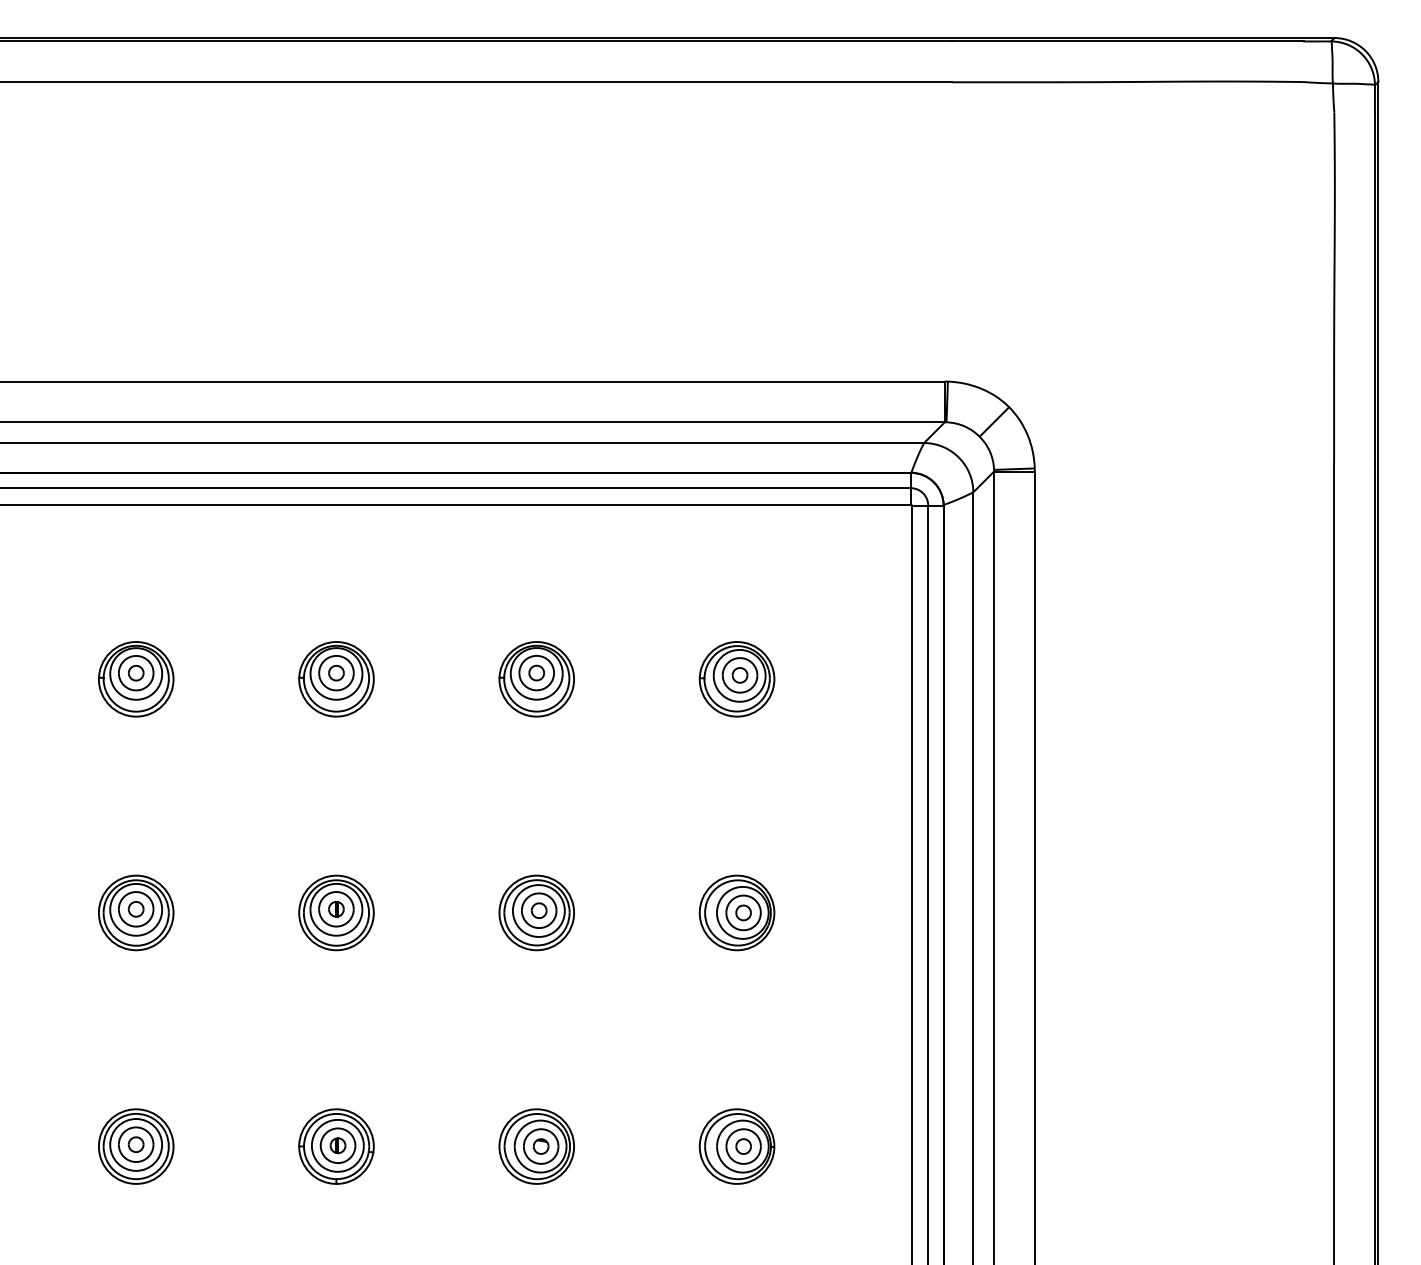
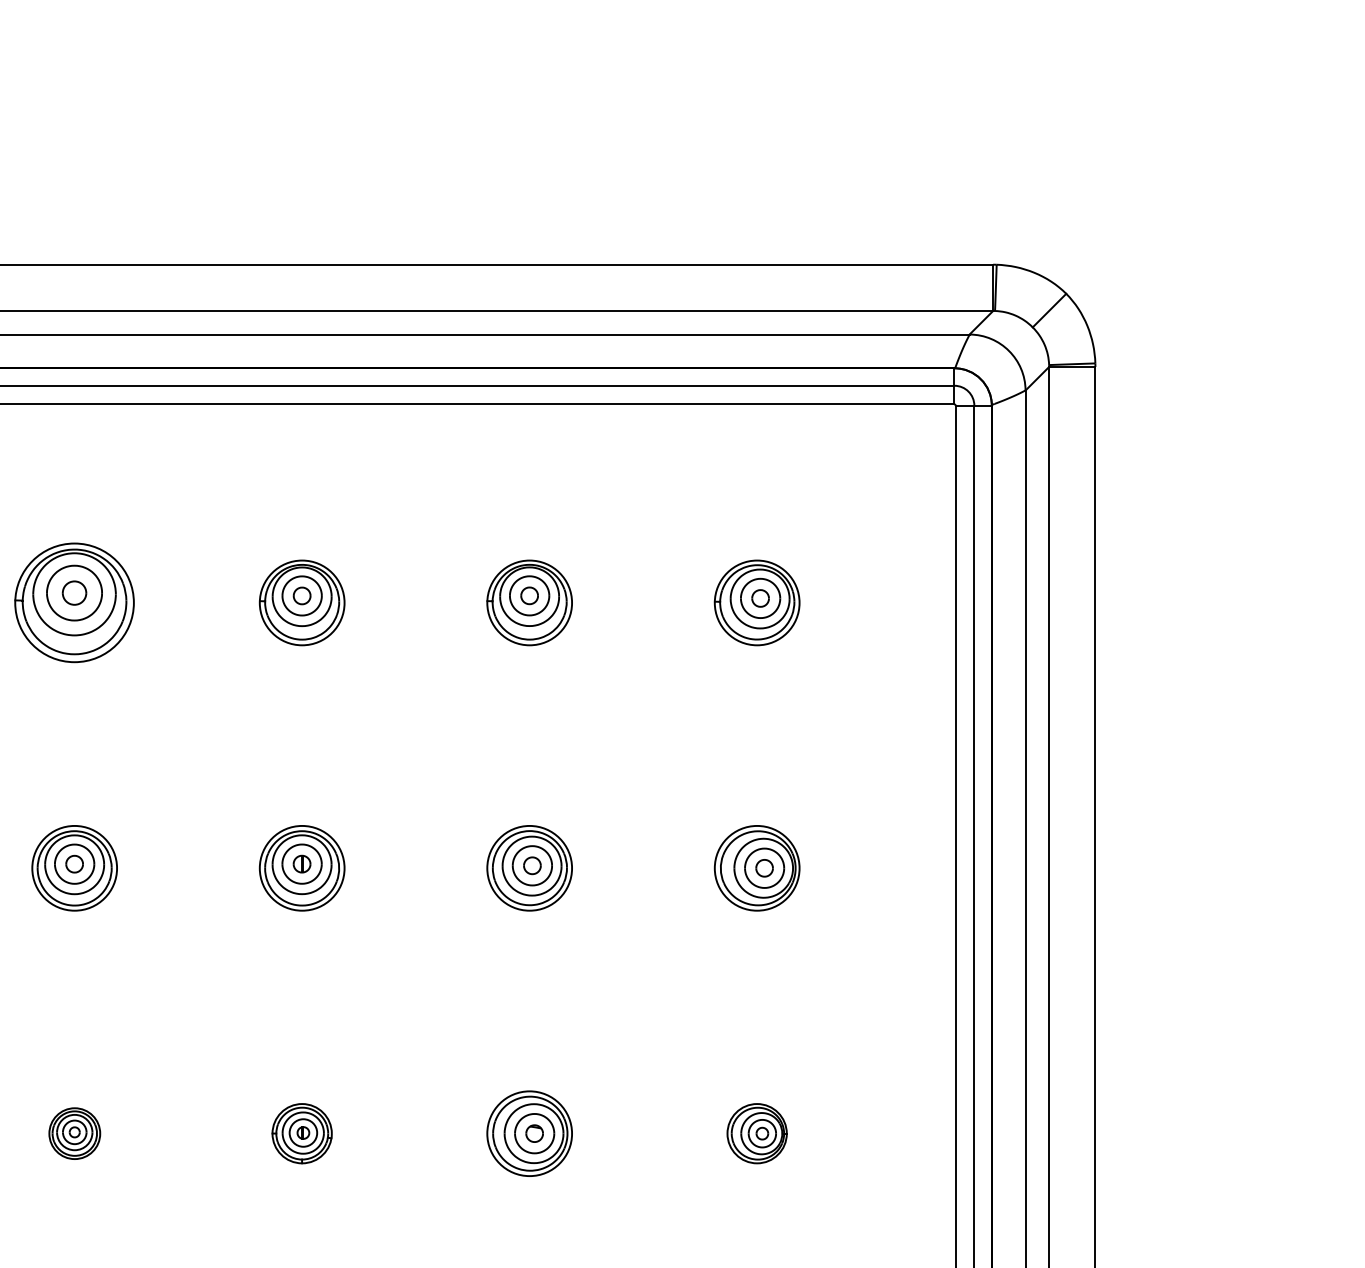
part: (136, 679) -> (74, 603), size x1.4
part: (136, 1146) -> (74, 1133), size x0.6
part: (336, 1146) -> (302, 1133), size x0.7
part: (736, 1146) -> (756, 1133), size x0.7

